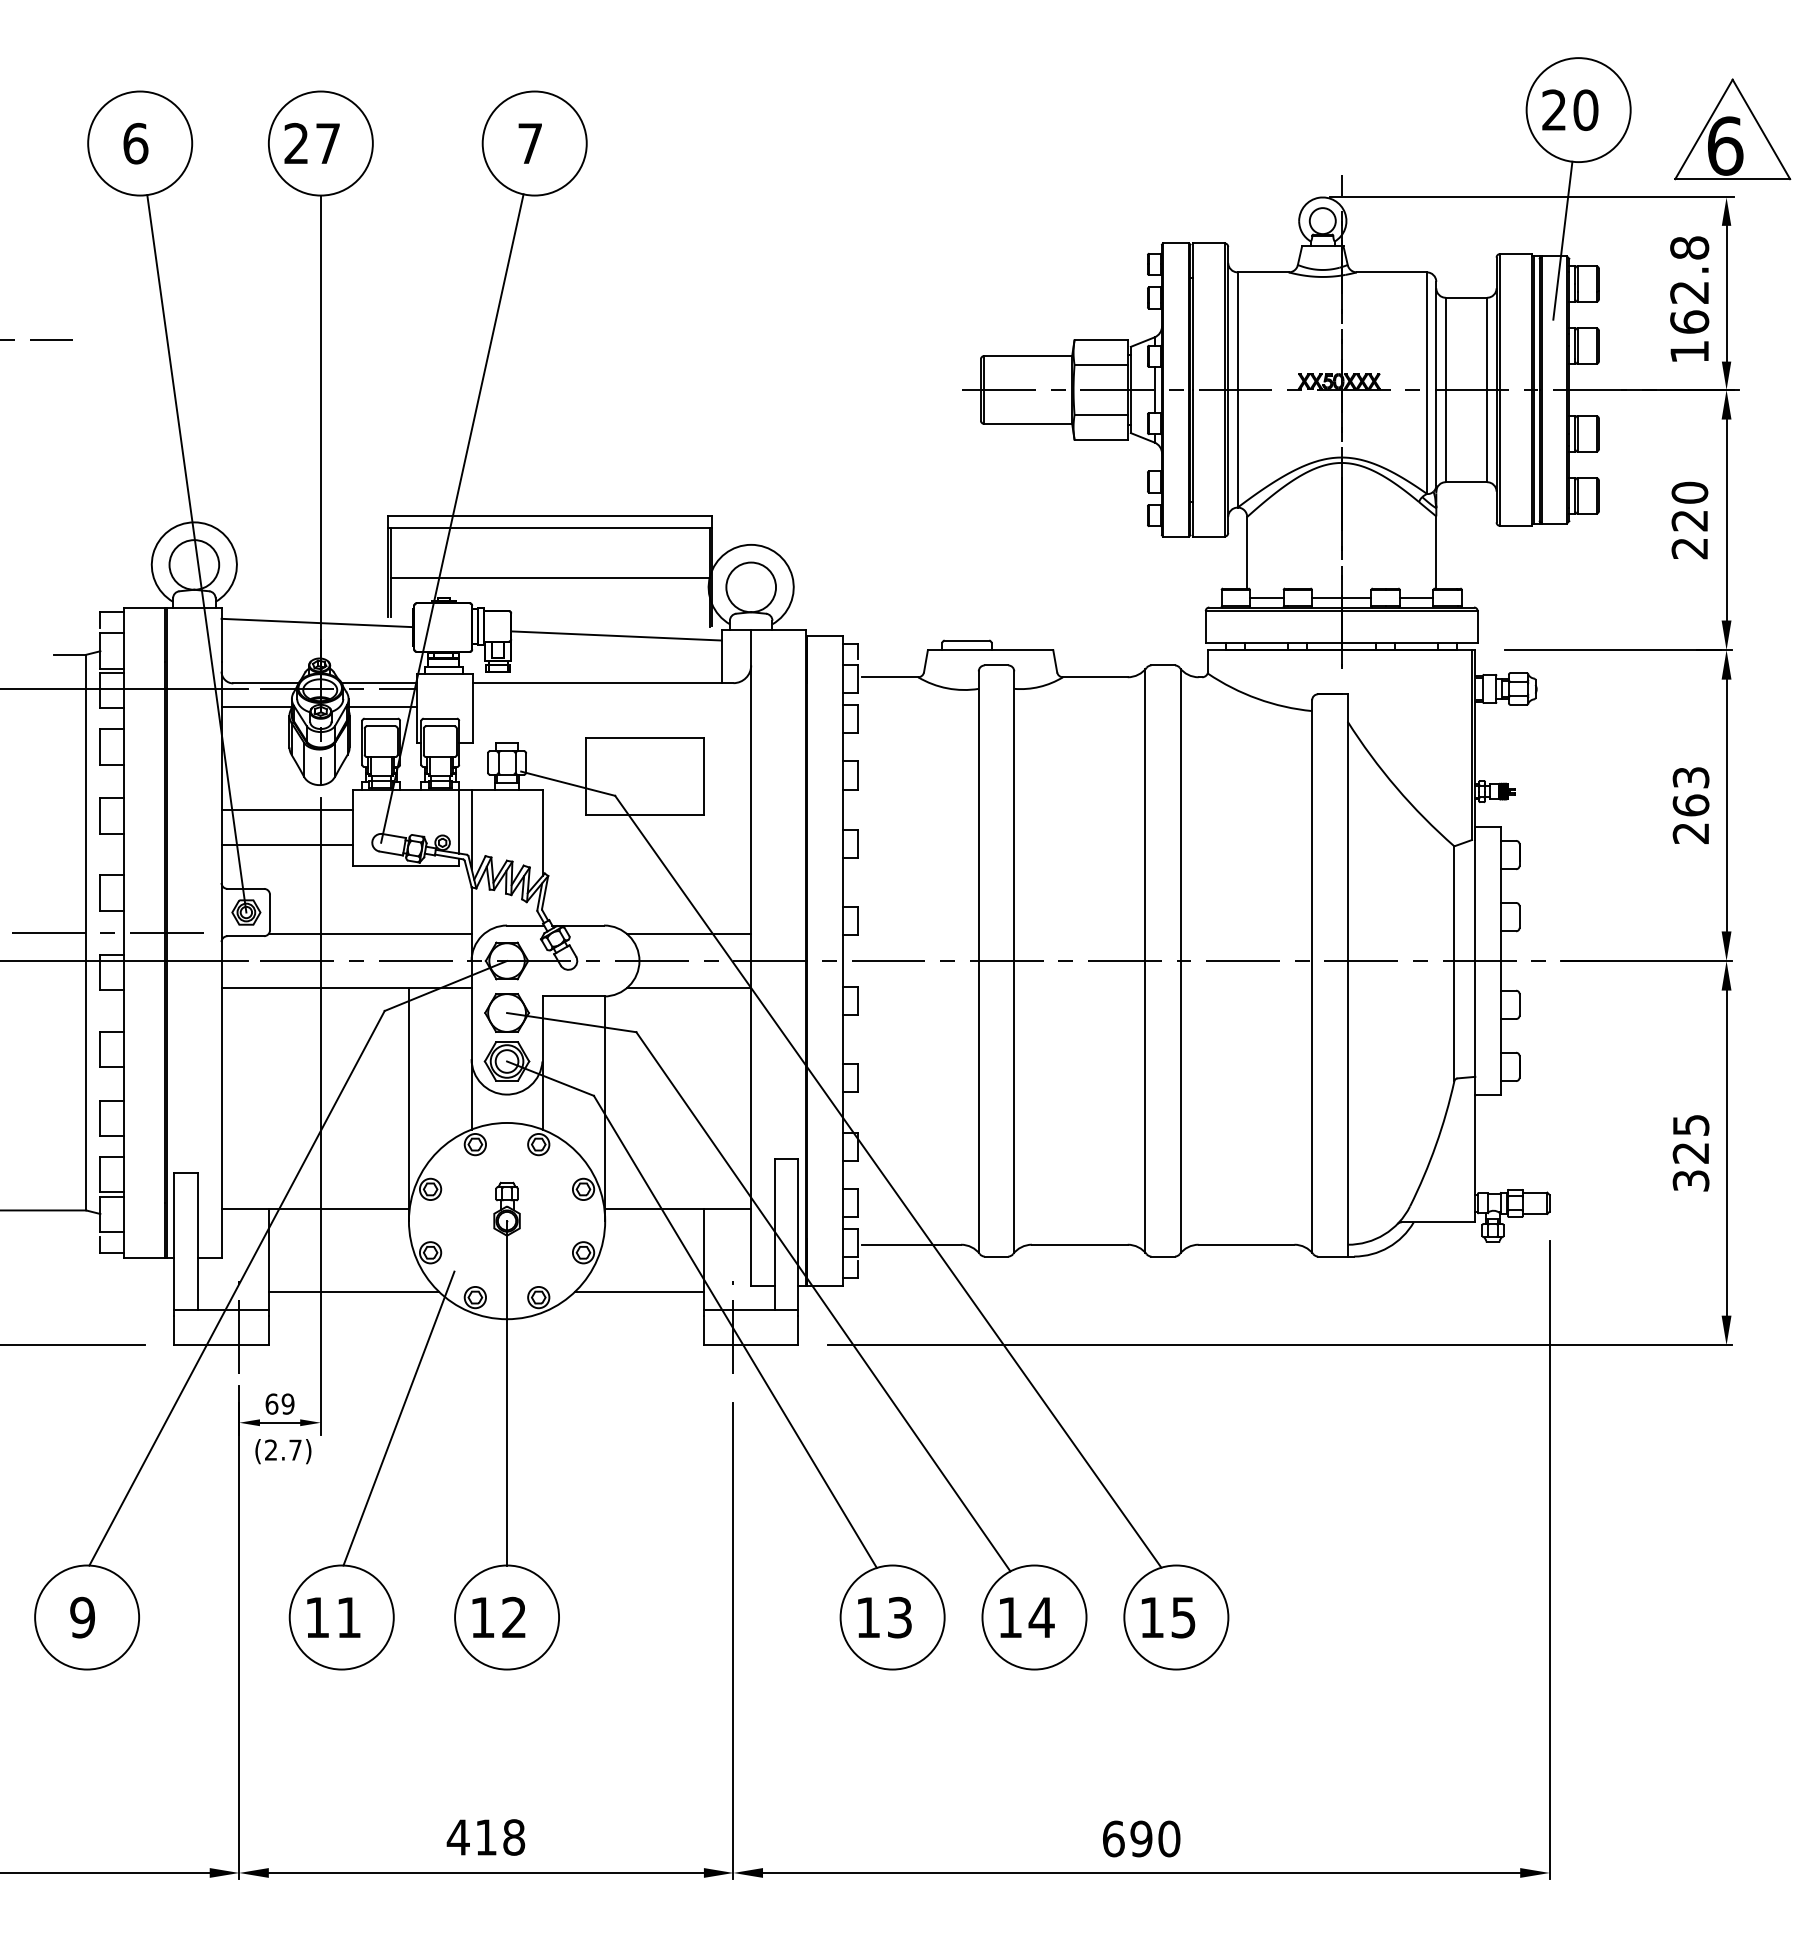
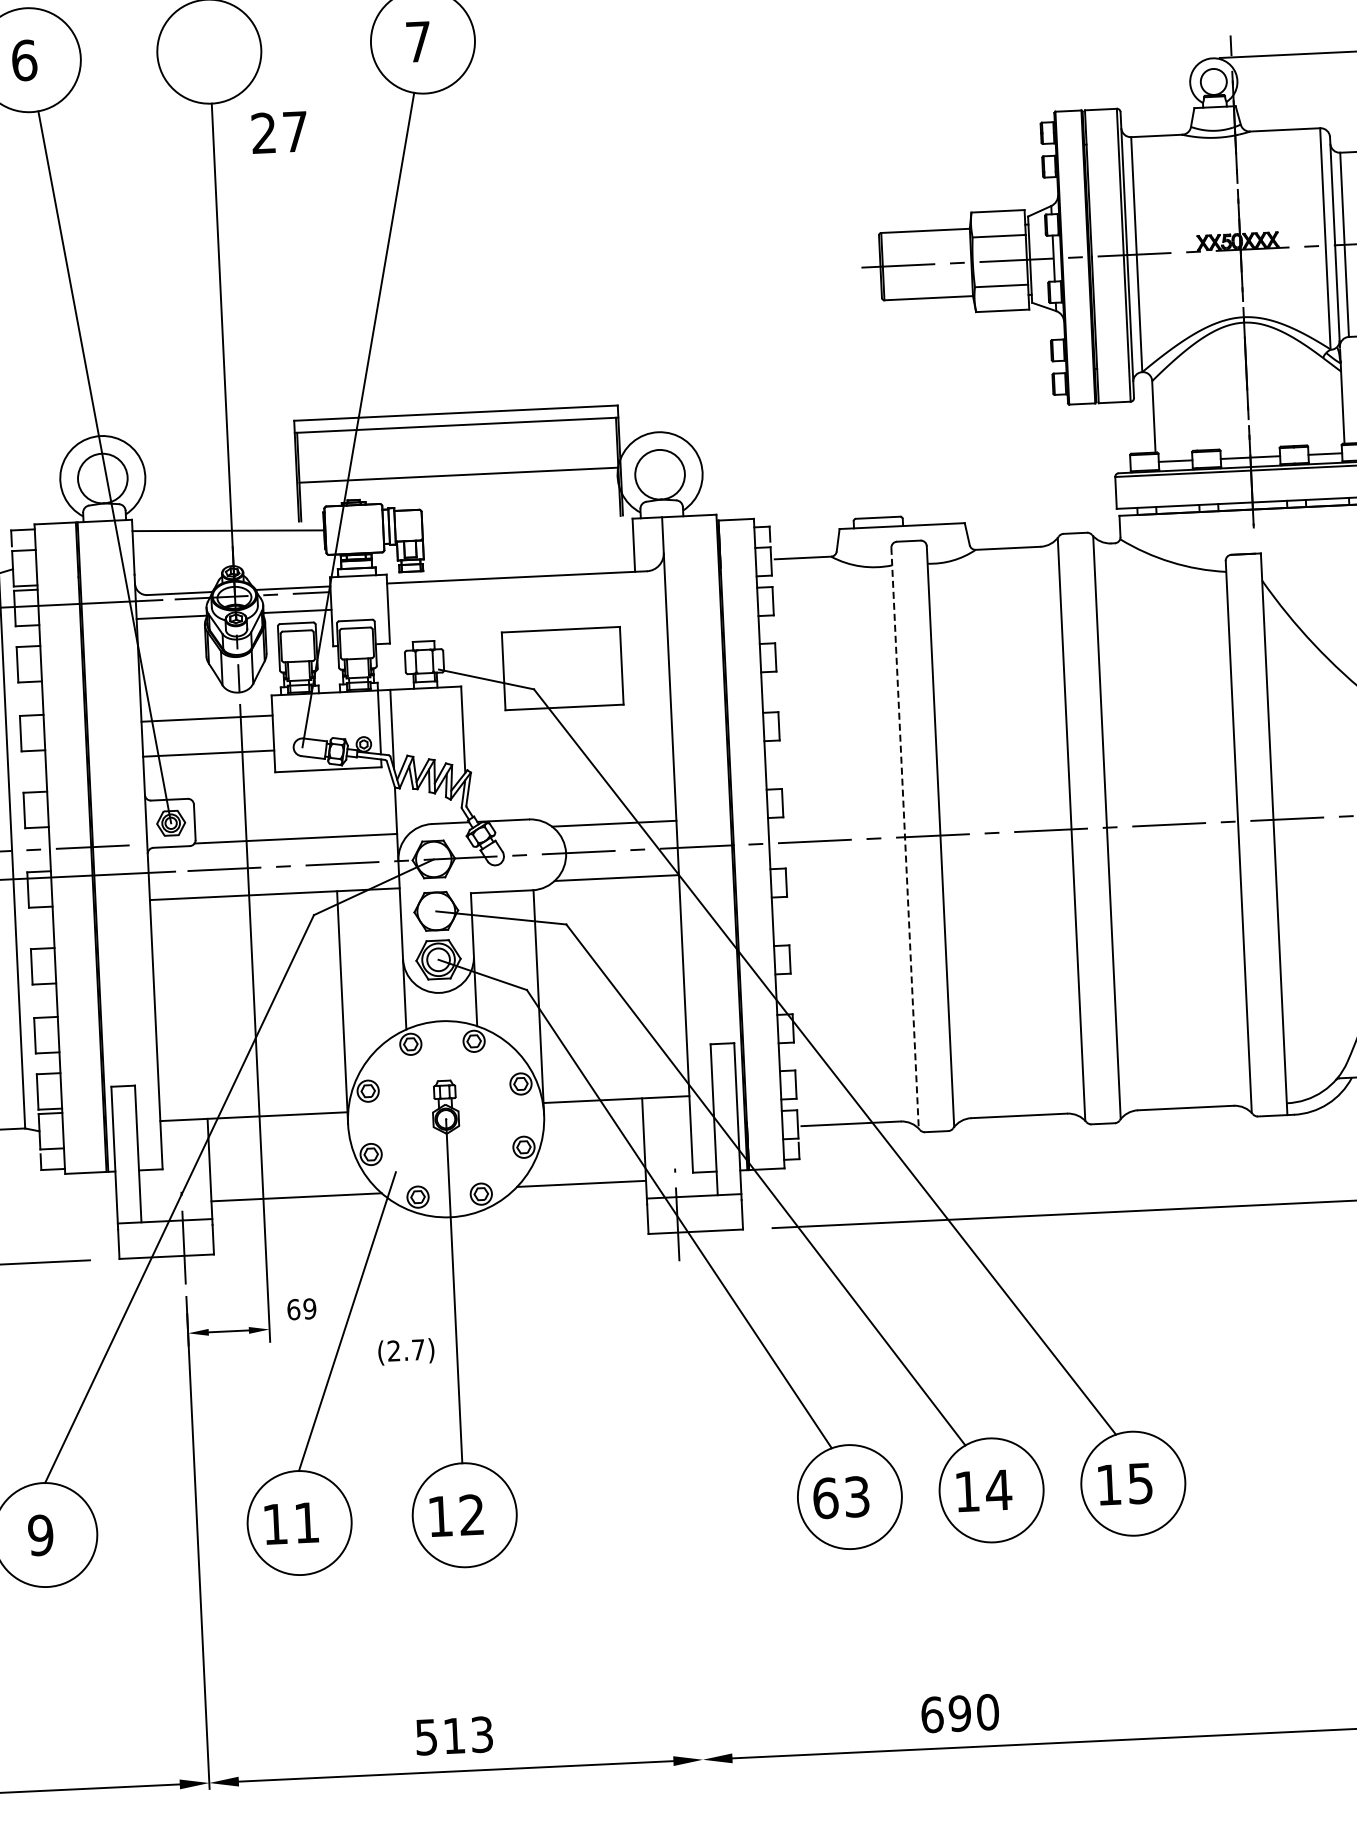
text: (311, 143) -> (278, 132), moved
line: (616, 635) -> (527, 529), removed
line: (978, 962) -> (904, 838), solid -> dashed
text: (279, 1403) -> (301, 1308), moved
text: (283, 1451) -> (406, 1351), moved
text: (868, 1617) -> (825, 1498), 13 -> 63
line: (733, 1640) -> (692, 1527), removed
text: (485, 1837) -> (453, 1735), 418 -> 513
text: (1141, 1838) -> (960, 1713), moved

